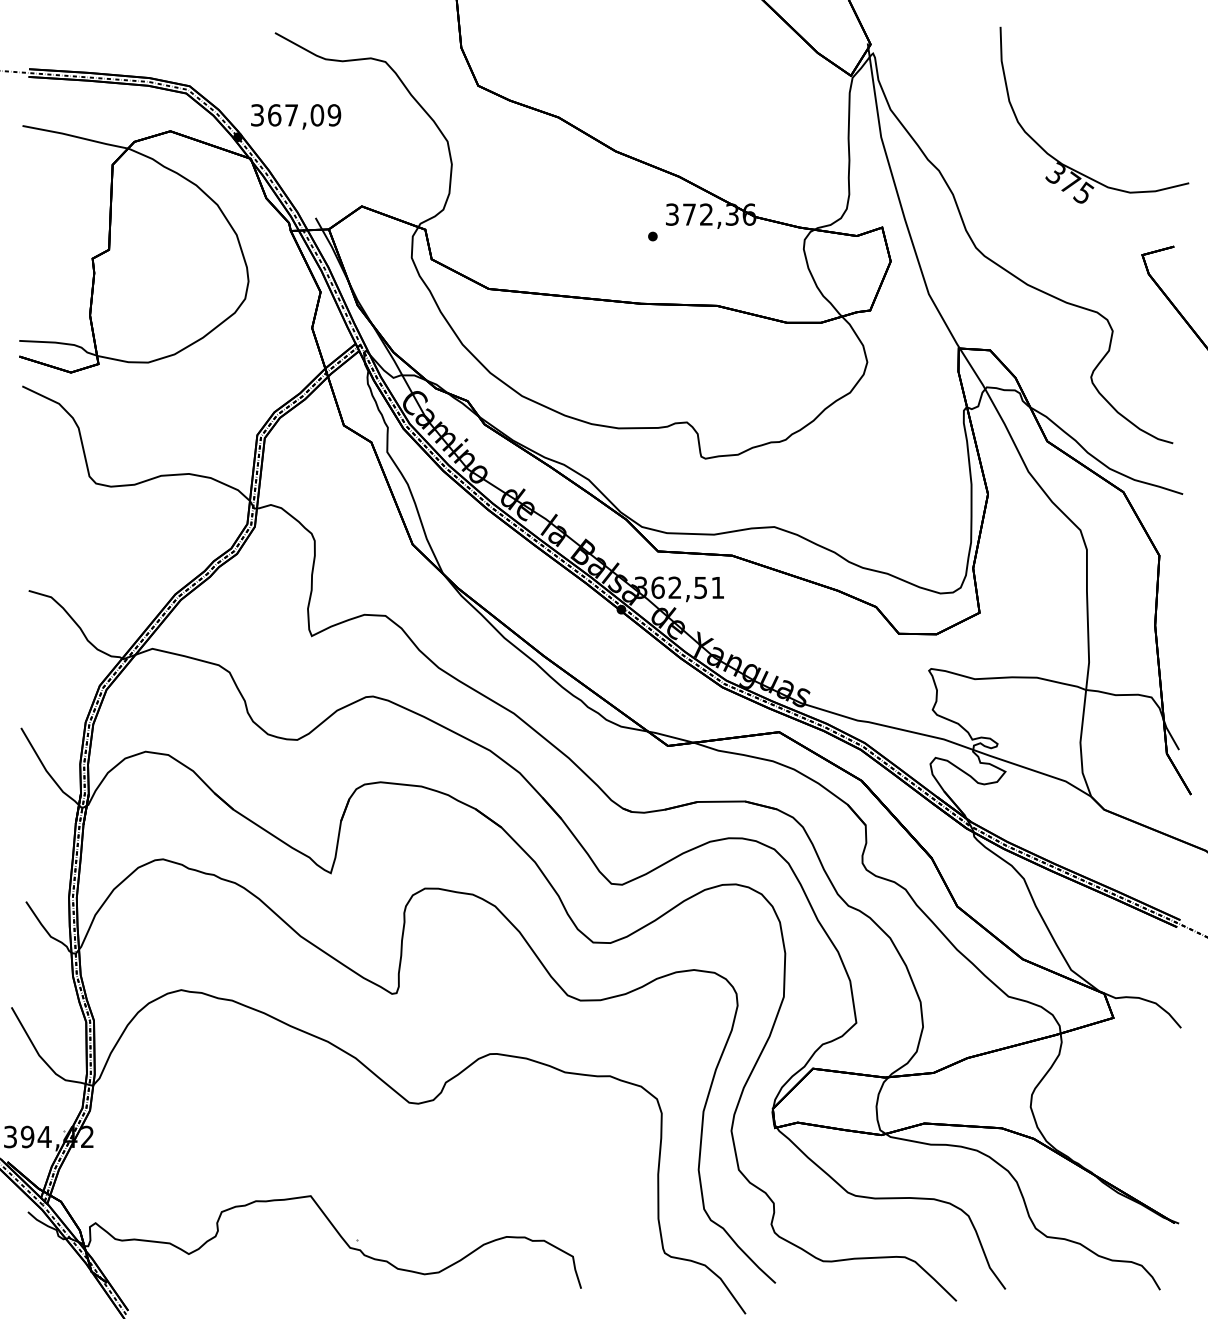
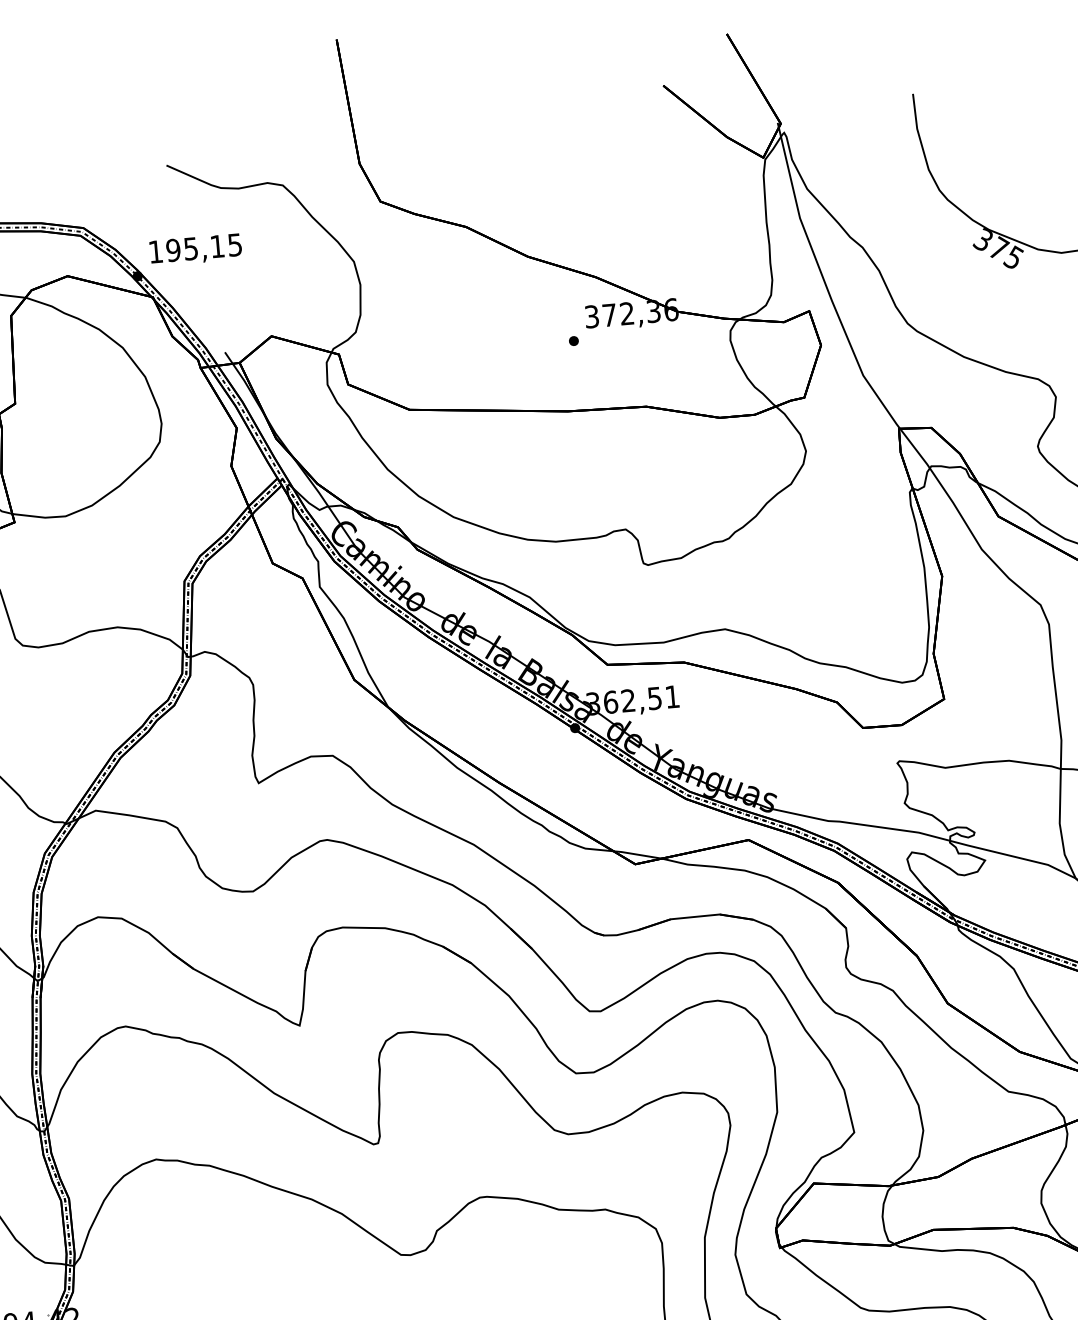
text: (296, 115) -> (196, 248), 367,09 -> 195,15

